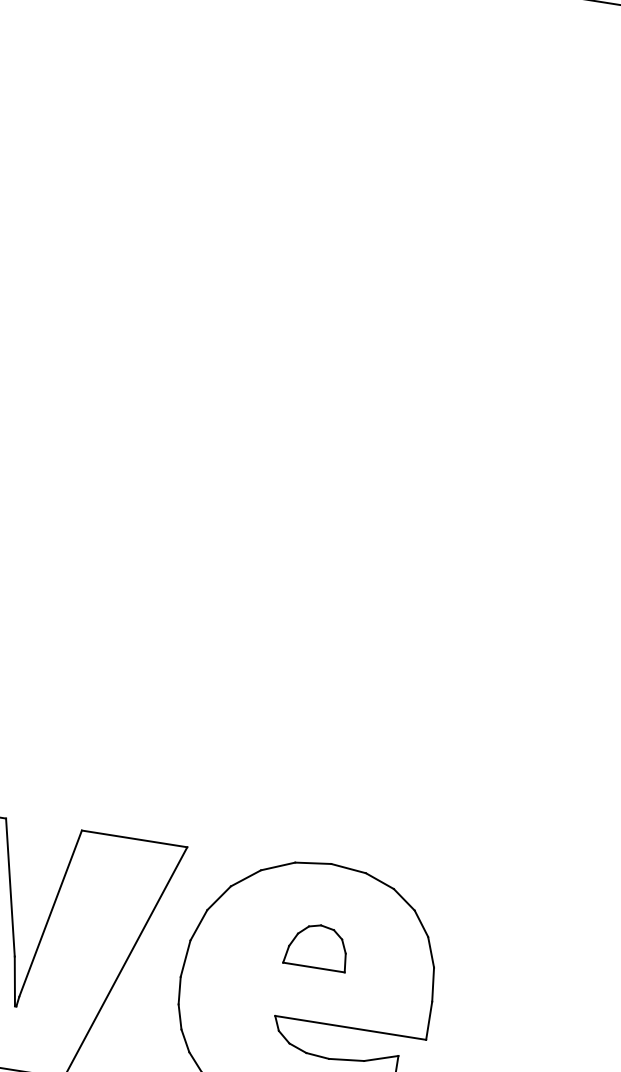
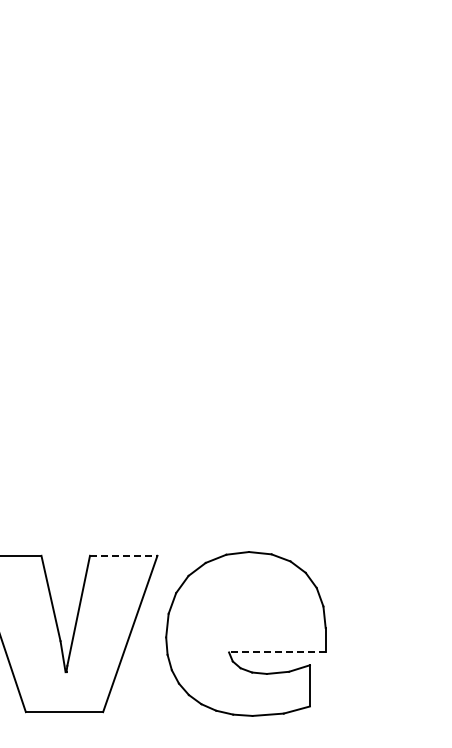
line: (134, 838) -> (123, 555), solid -> dashed
part: (317, 945) -> (248, 604), removed
line: (349, 1027) -> (276, 652), solid -> dashed

